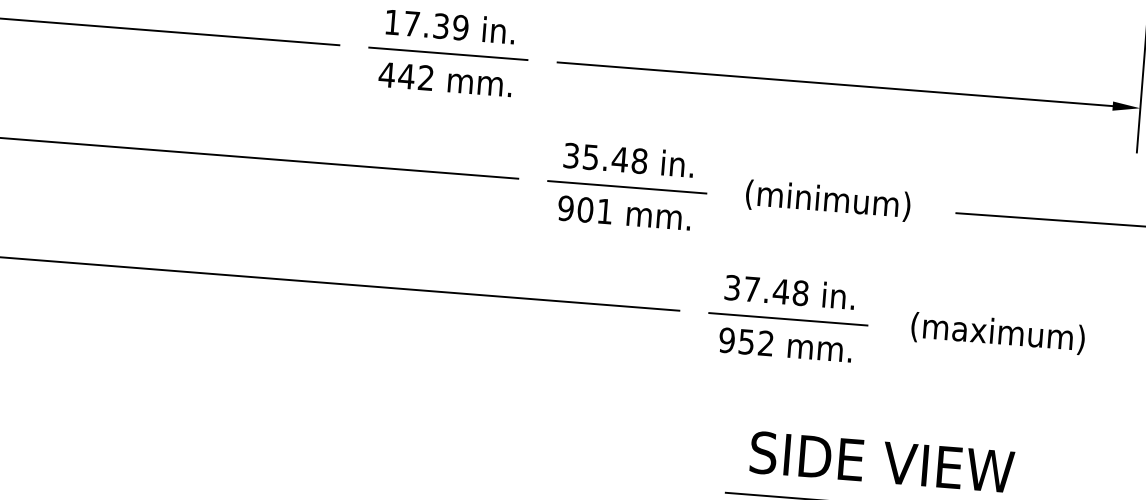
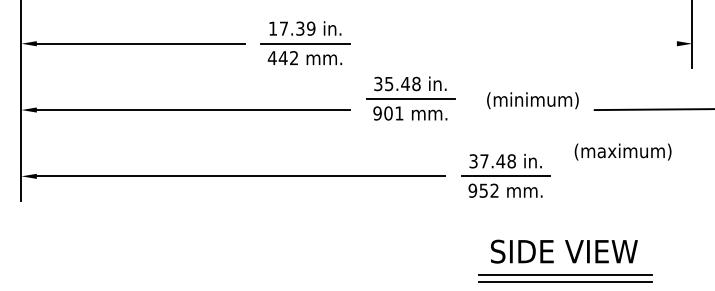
line: (834, 83) -> (521, 43), removed
part: (626, 186) -> (410, 98), moved
text: (827, 200) -> (532, 100), moved
text: (997, 332) -> (622, 151), moved

